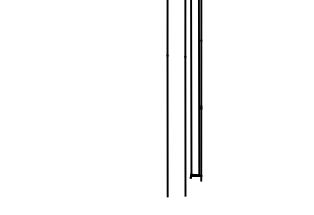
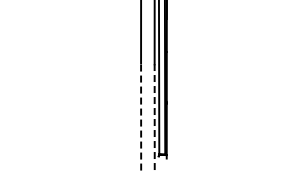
line: (168, 125) -> (141, 116), solid -> dashed
line: (185, 126) -> (154, 117), solid -> dashed

